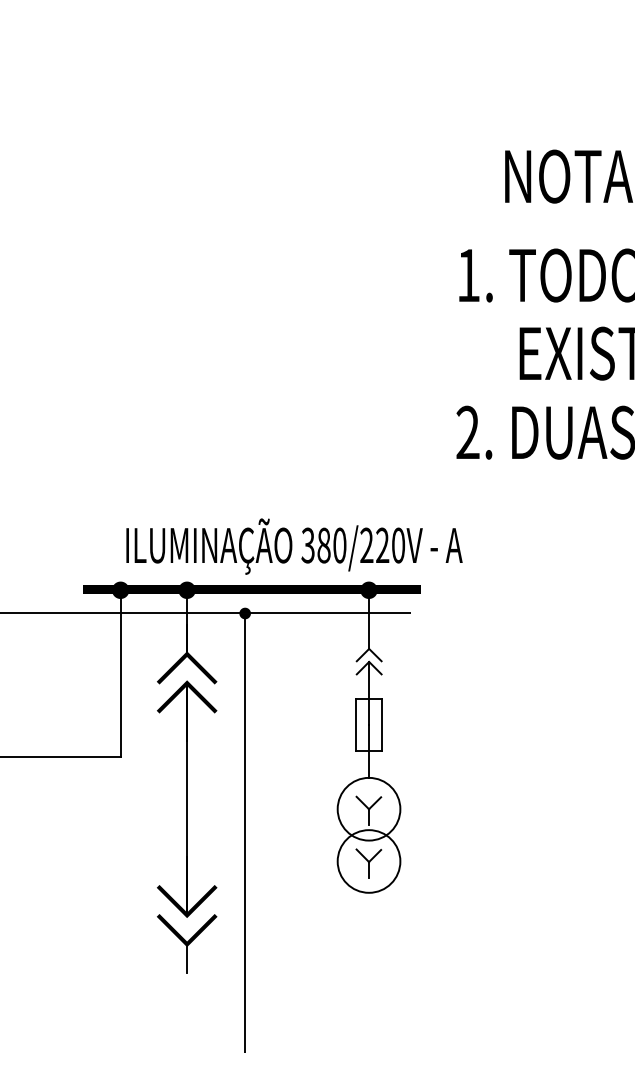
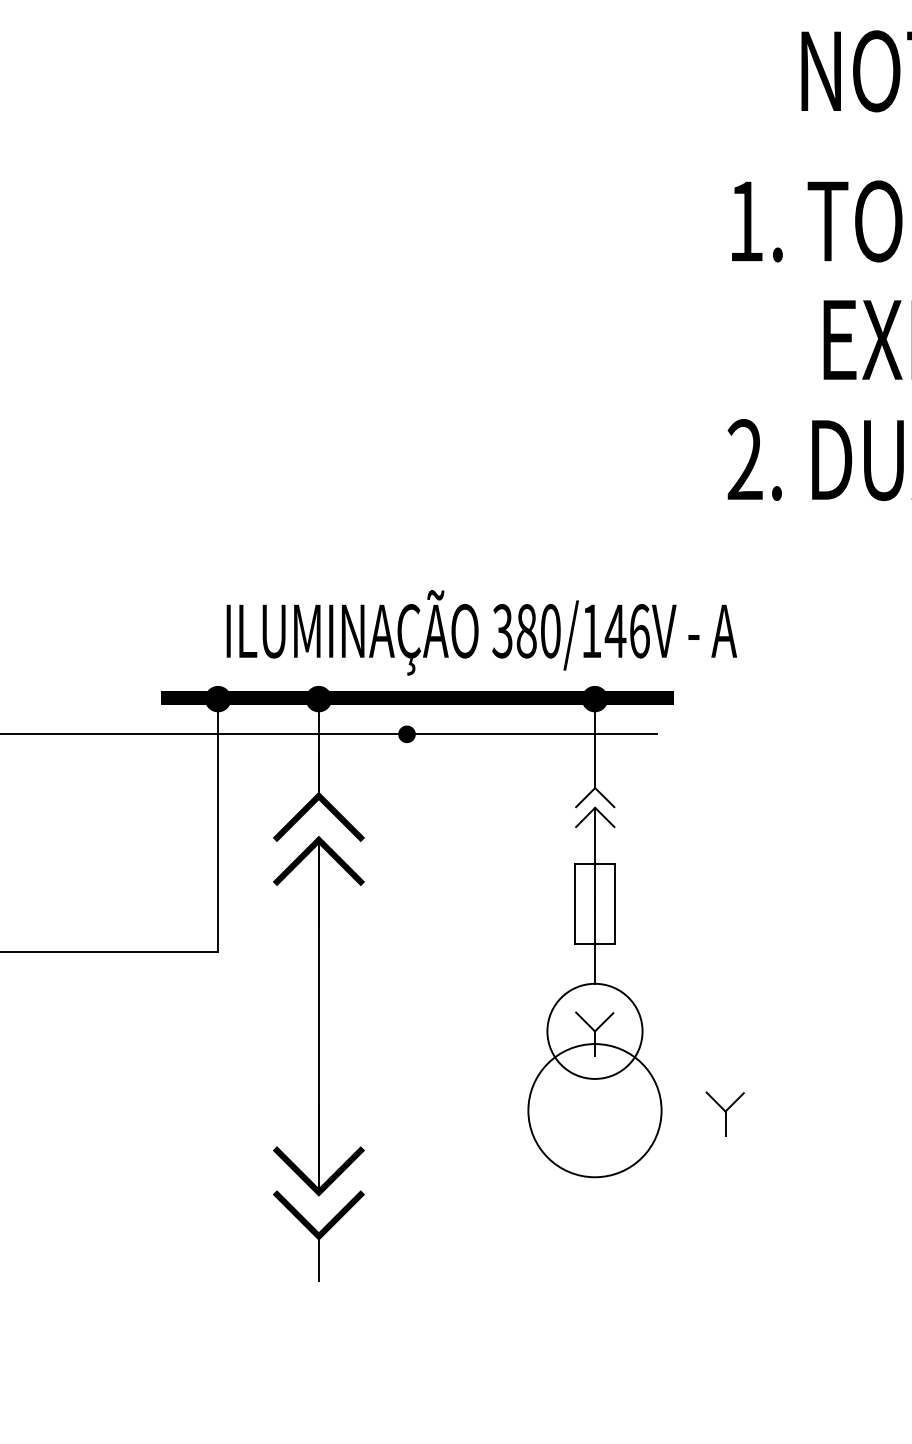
text: (382, 545) -> (615, 631), 380/220V -> 380/146V
line: (245, 833) -> (407, 1068), removed
circle: (368, 861) -> (594, 1110), size x1.4
part: (368, 863) -> (724, 1113), moved

